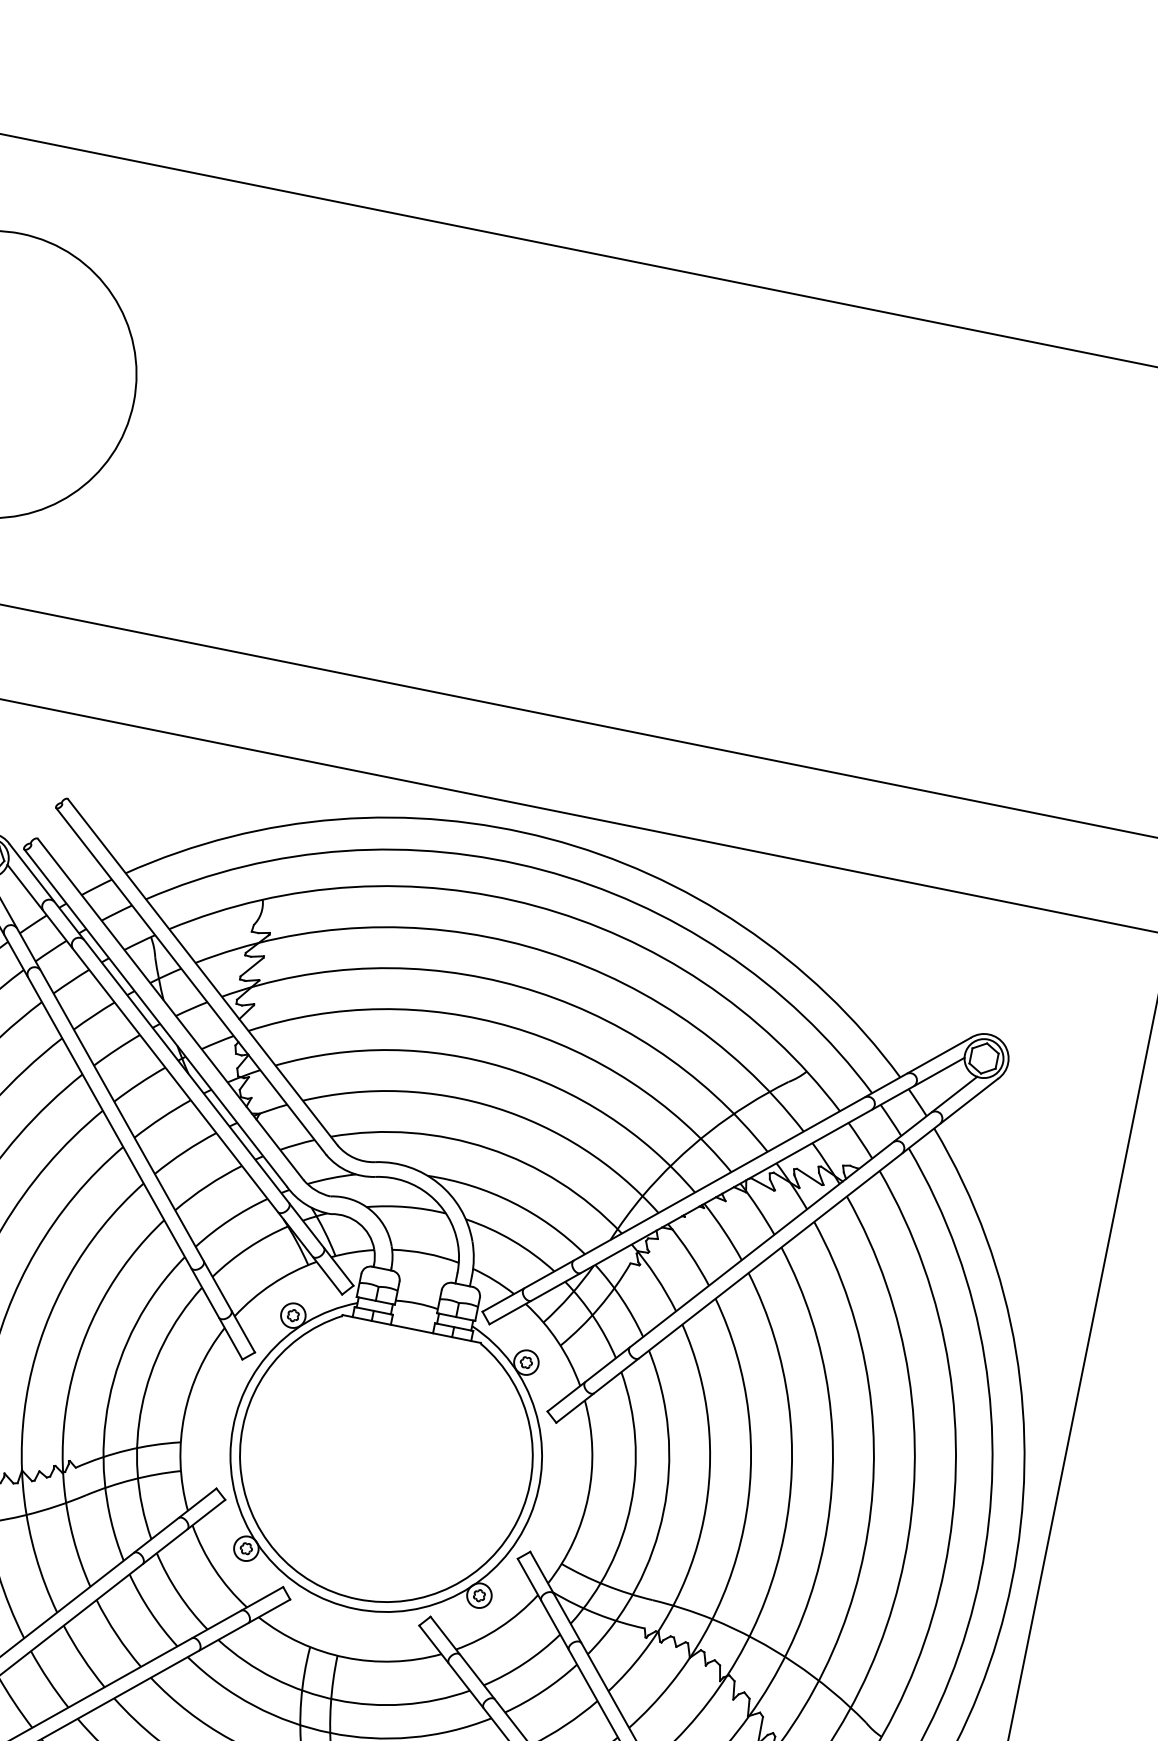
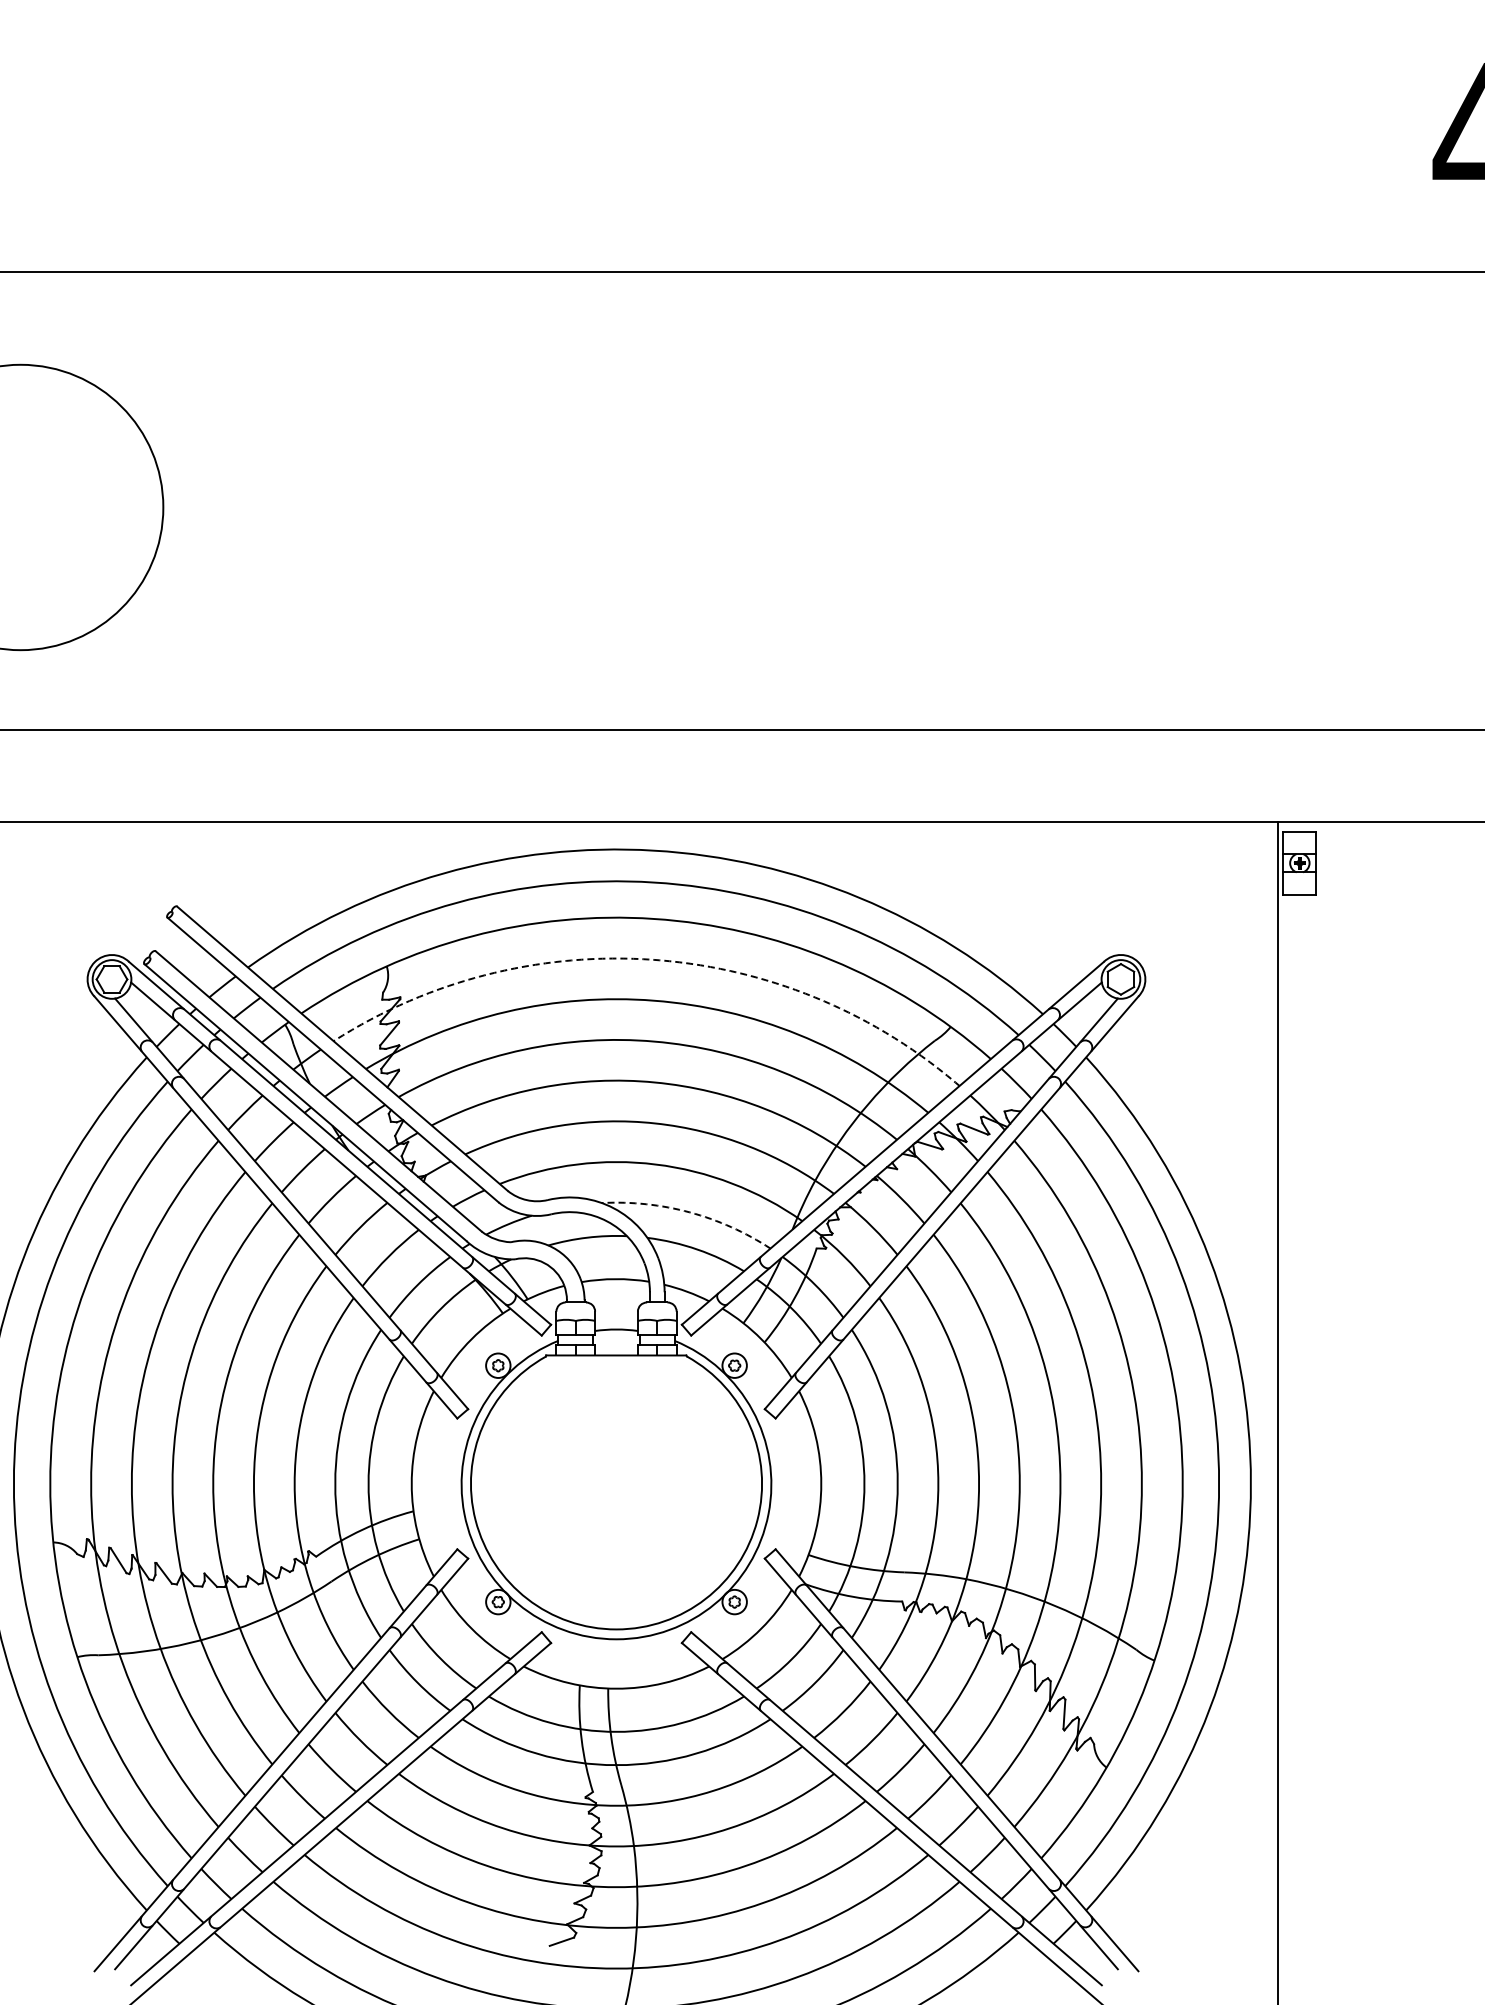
arc: (528, 946) -> (654, 959), solid -> dashed
arc: (512, 1202) -> (689, 1212), solid -> dashed

